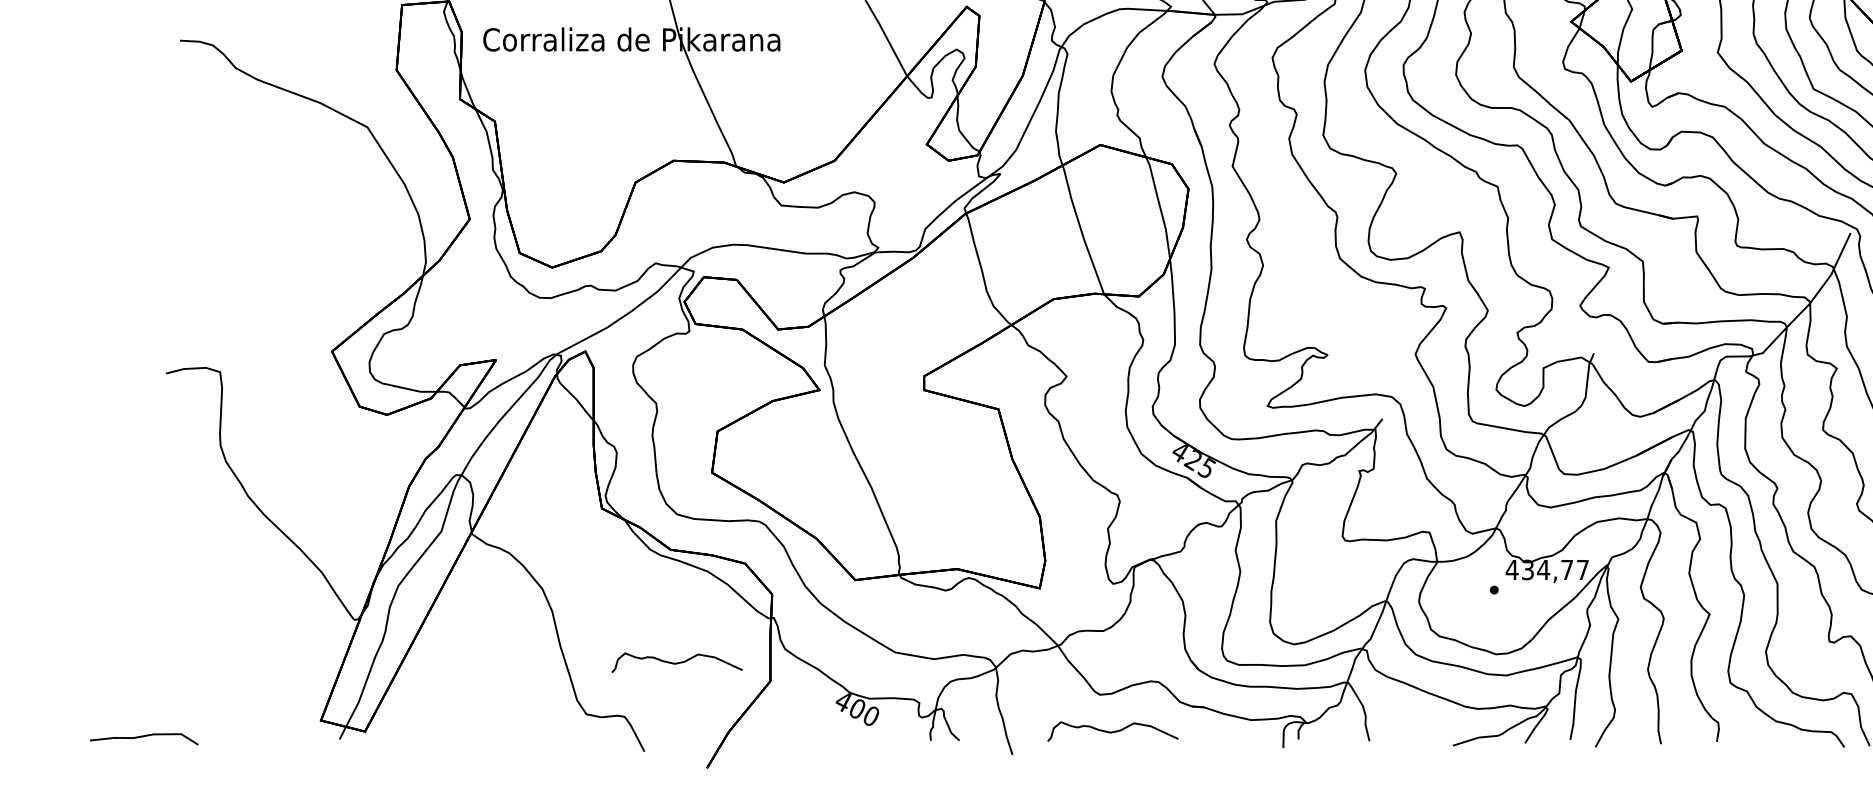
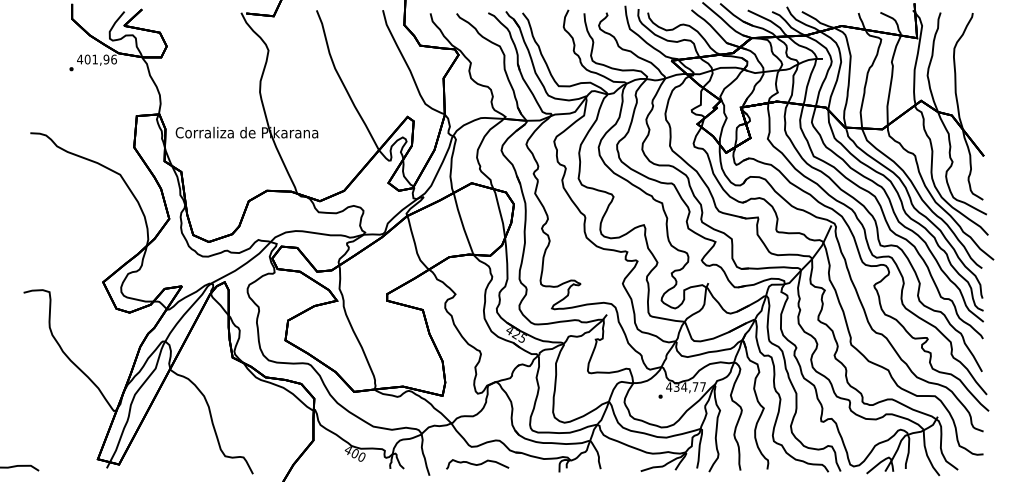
curve: (676, 662) -> (268, 431), removed

